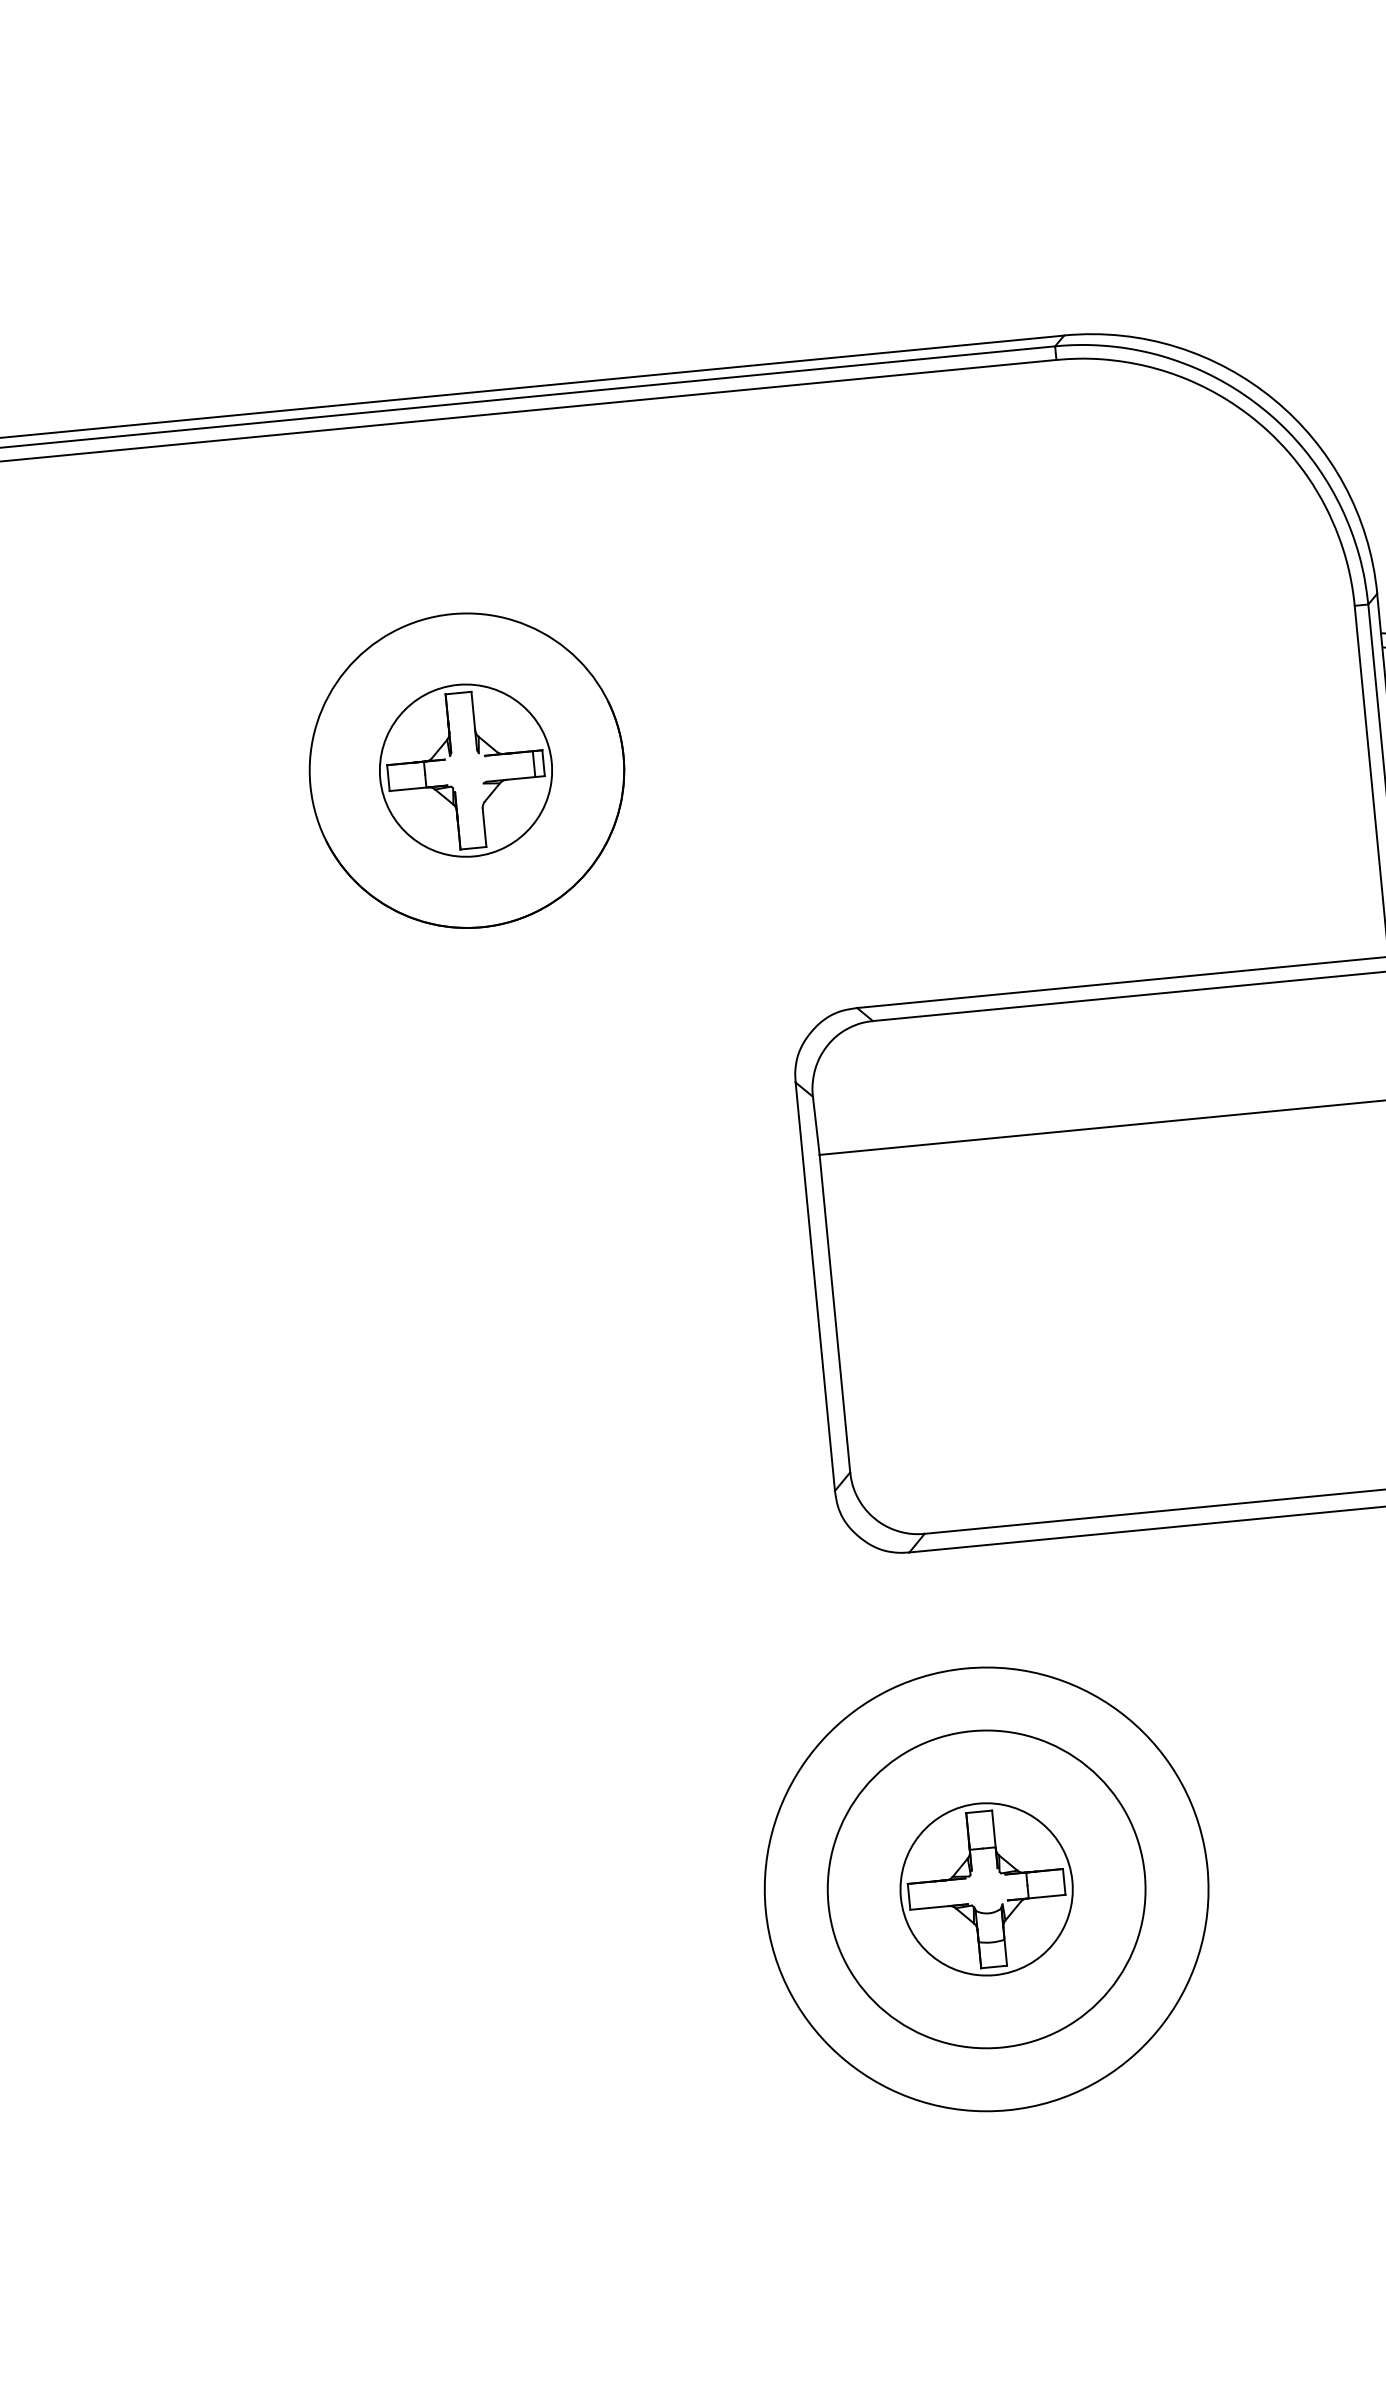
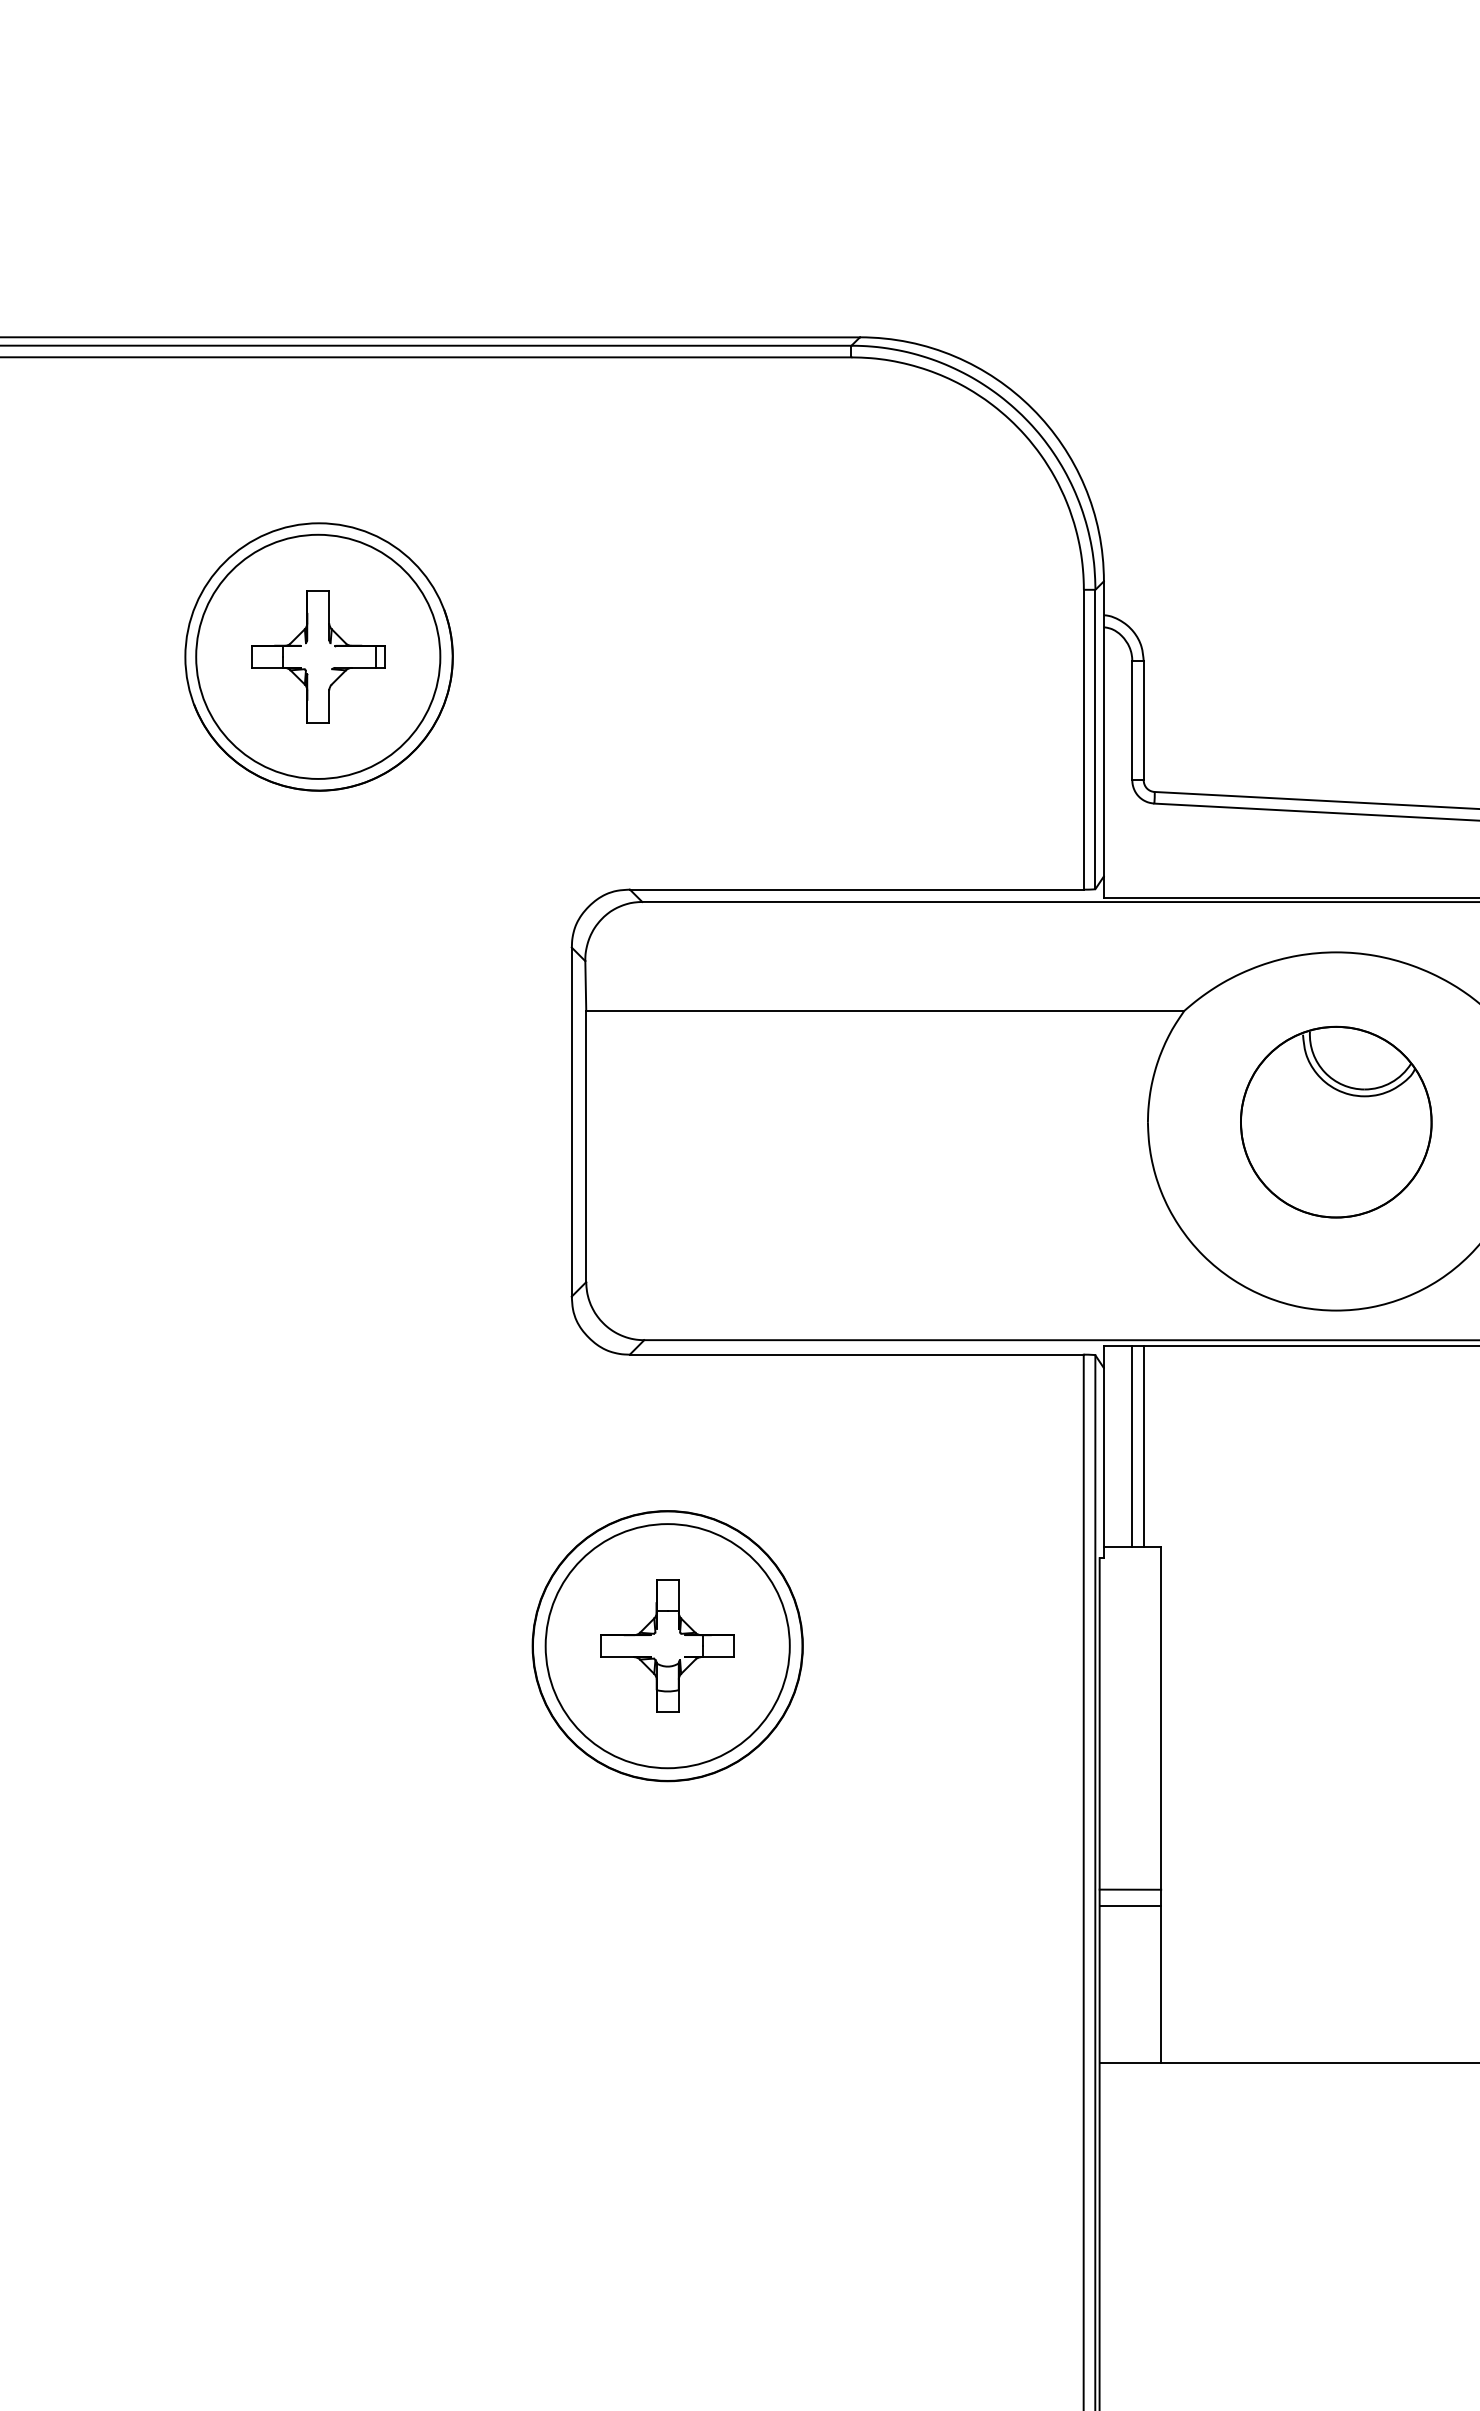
circle: (466, 770) -> (318, 656), size x1.67
circle: (986, 1888) -> (667, 1645), size x0.71
circle: (986, 1889) -> (667, 1646), size x1.67

